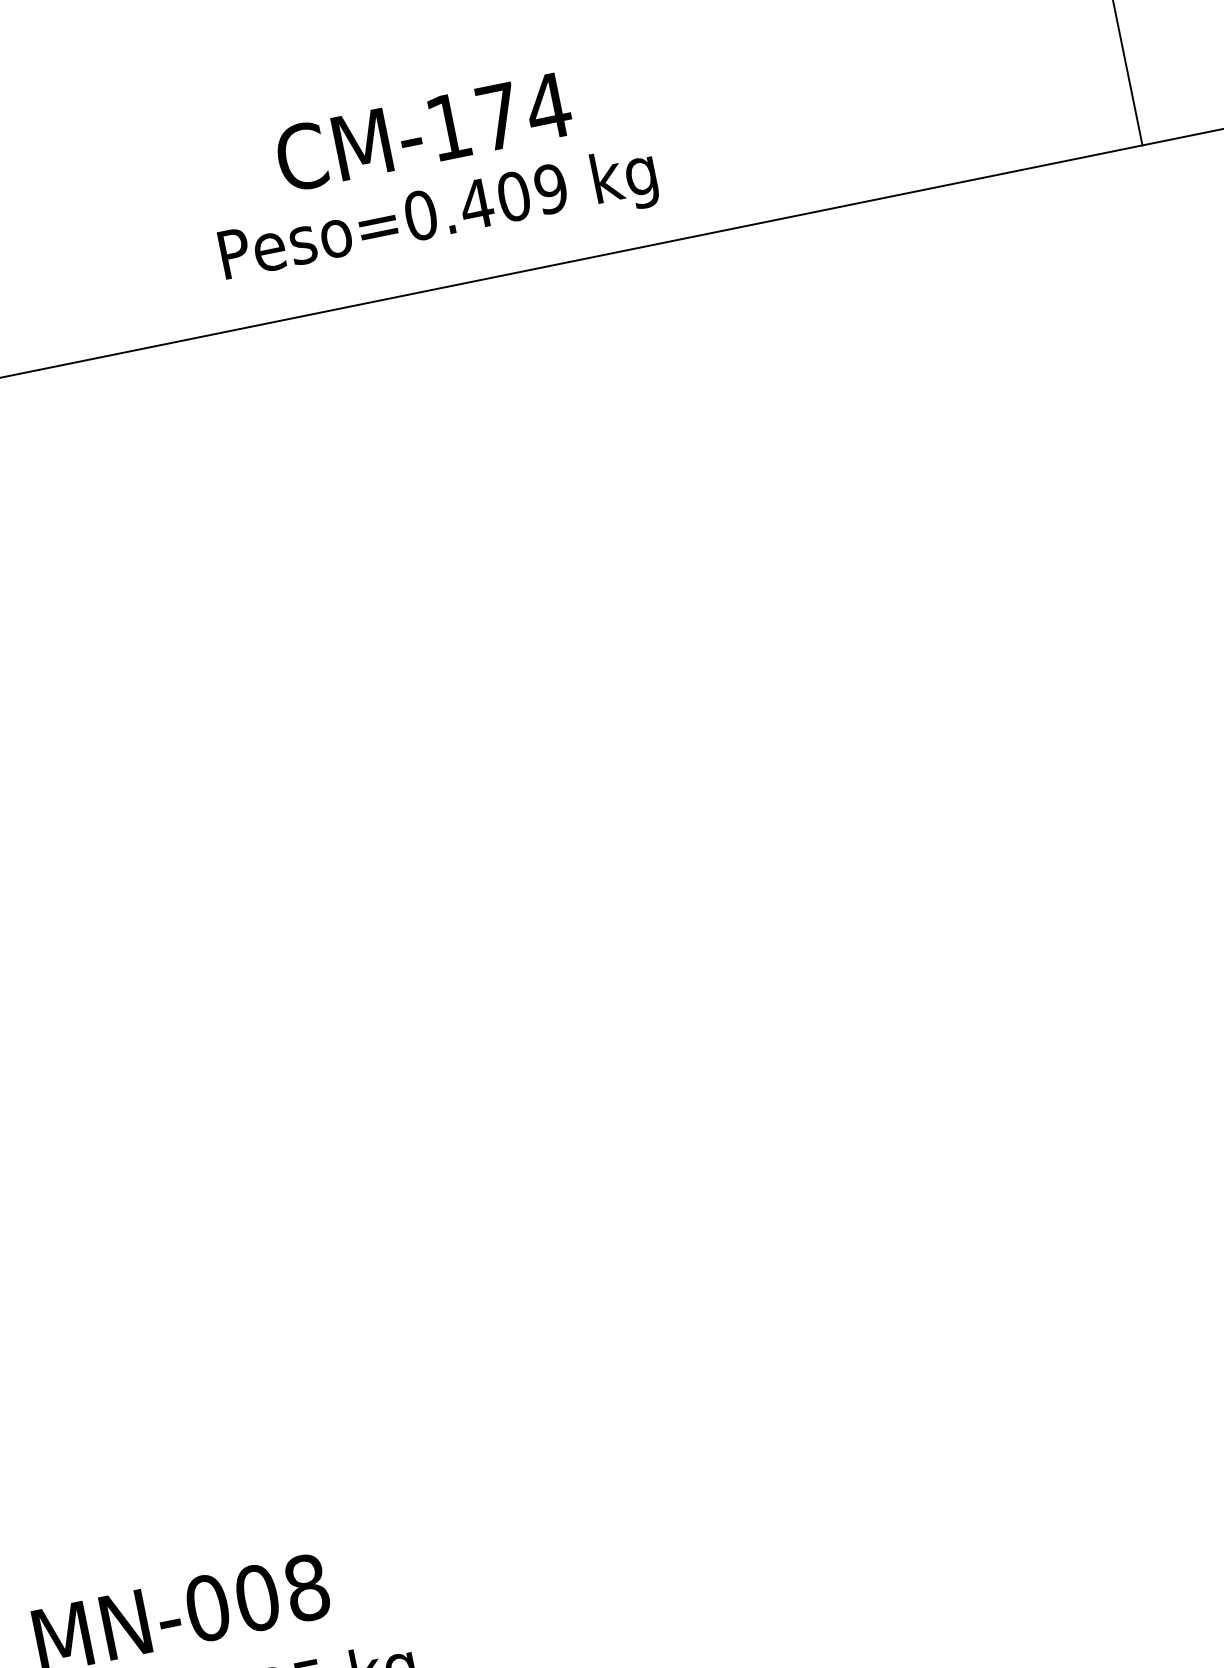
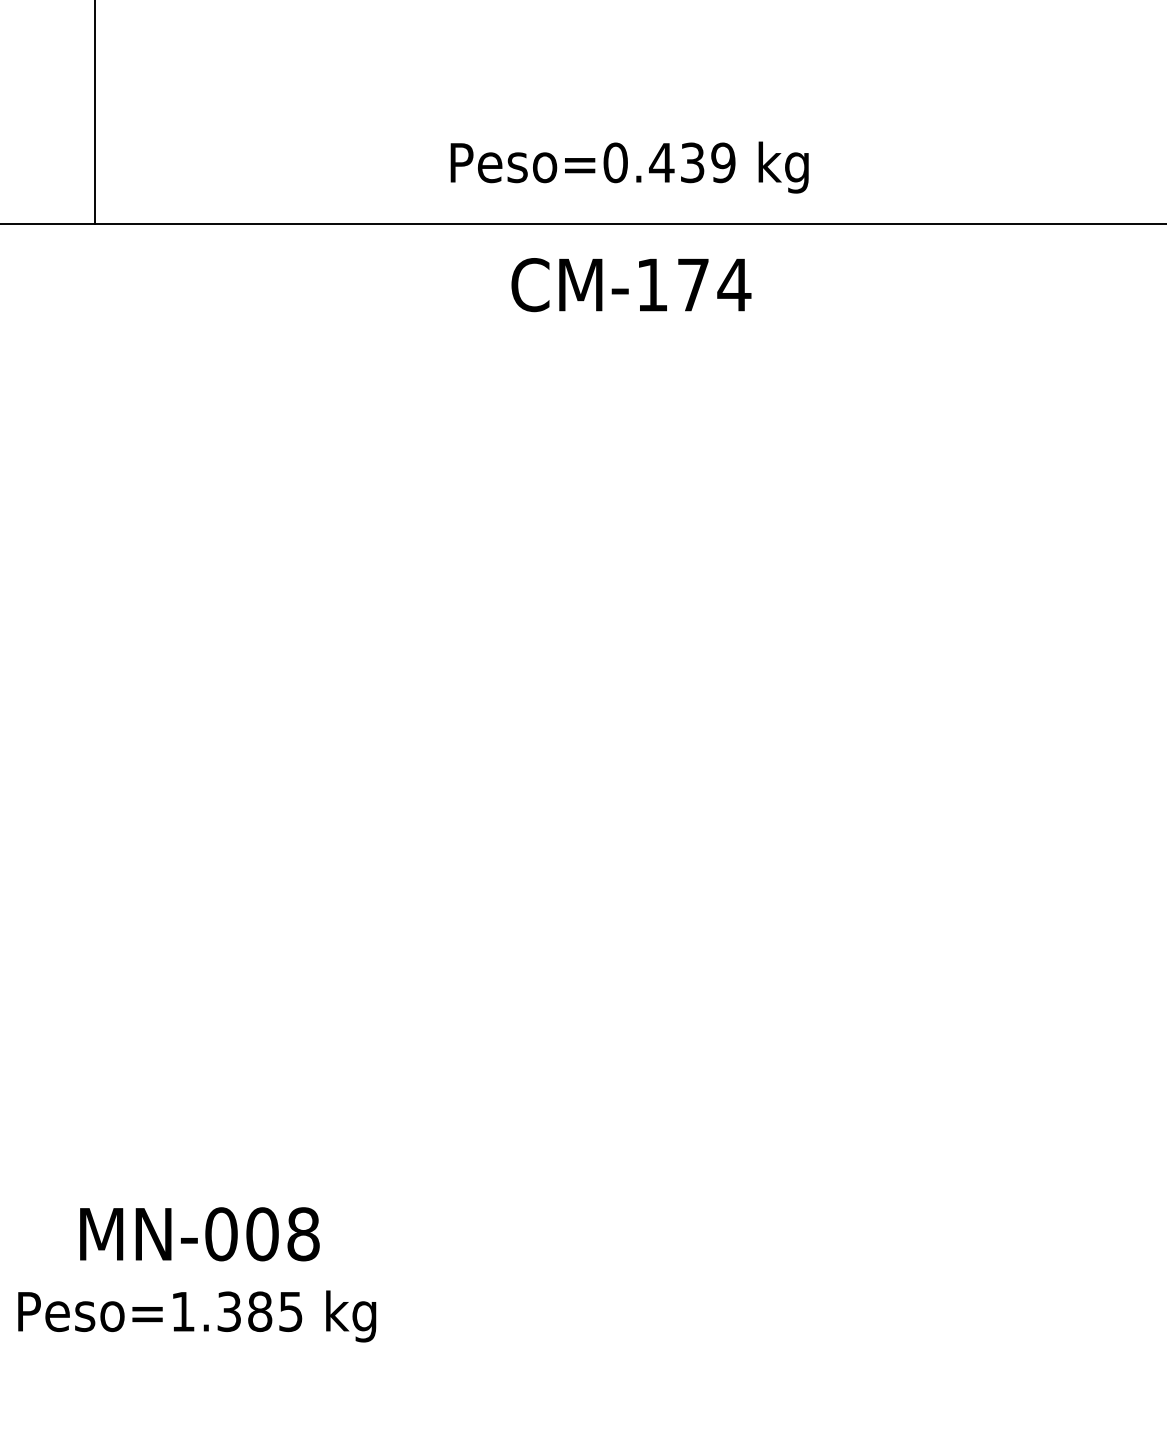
text: (423, 132) -> (631, 285), moved
text: (513, 196) -> (692, 162), Peso=0.409 -> Peso=0.439

